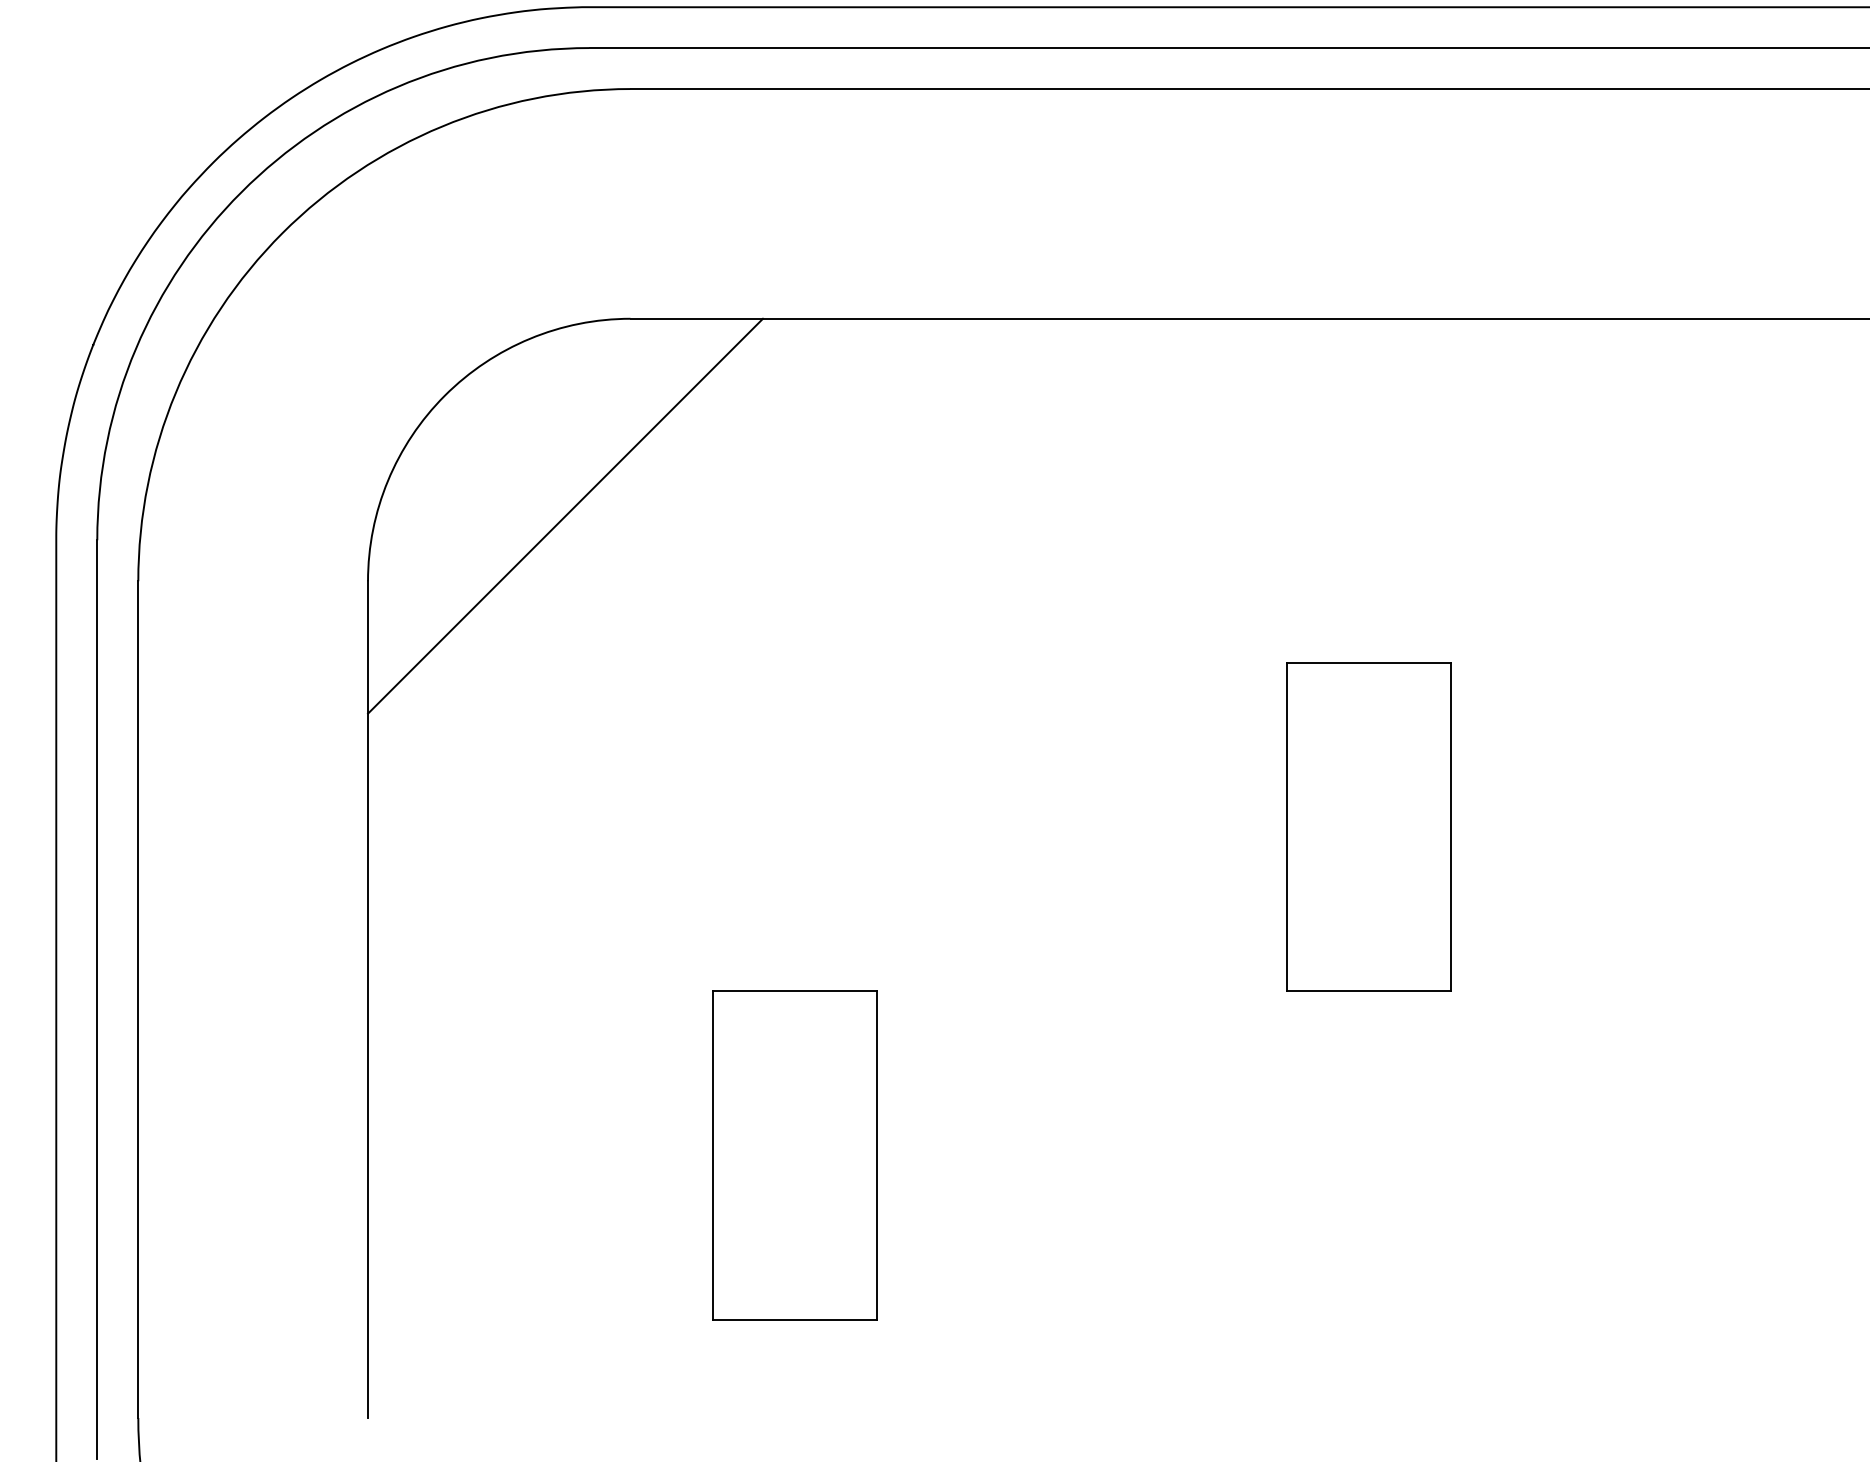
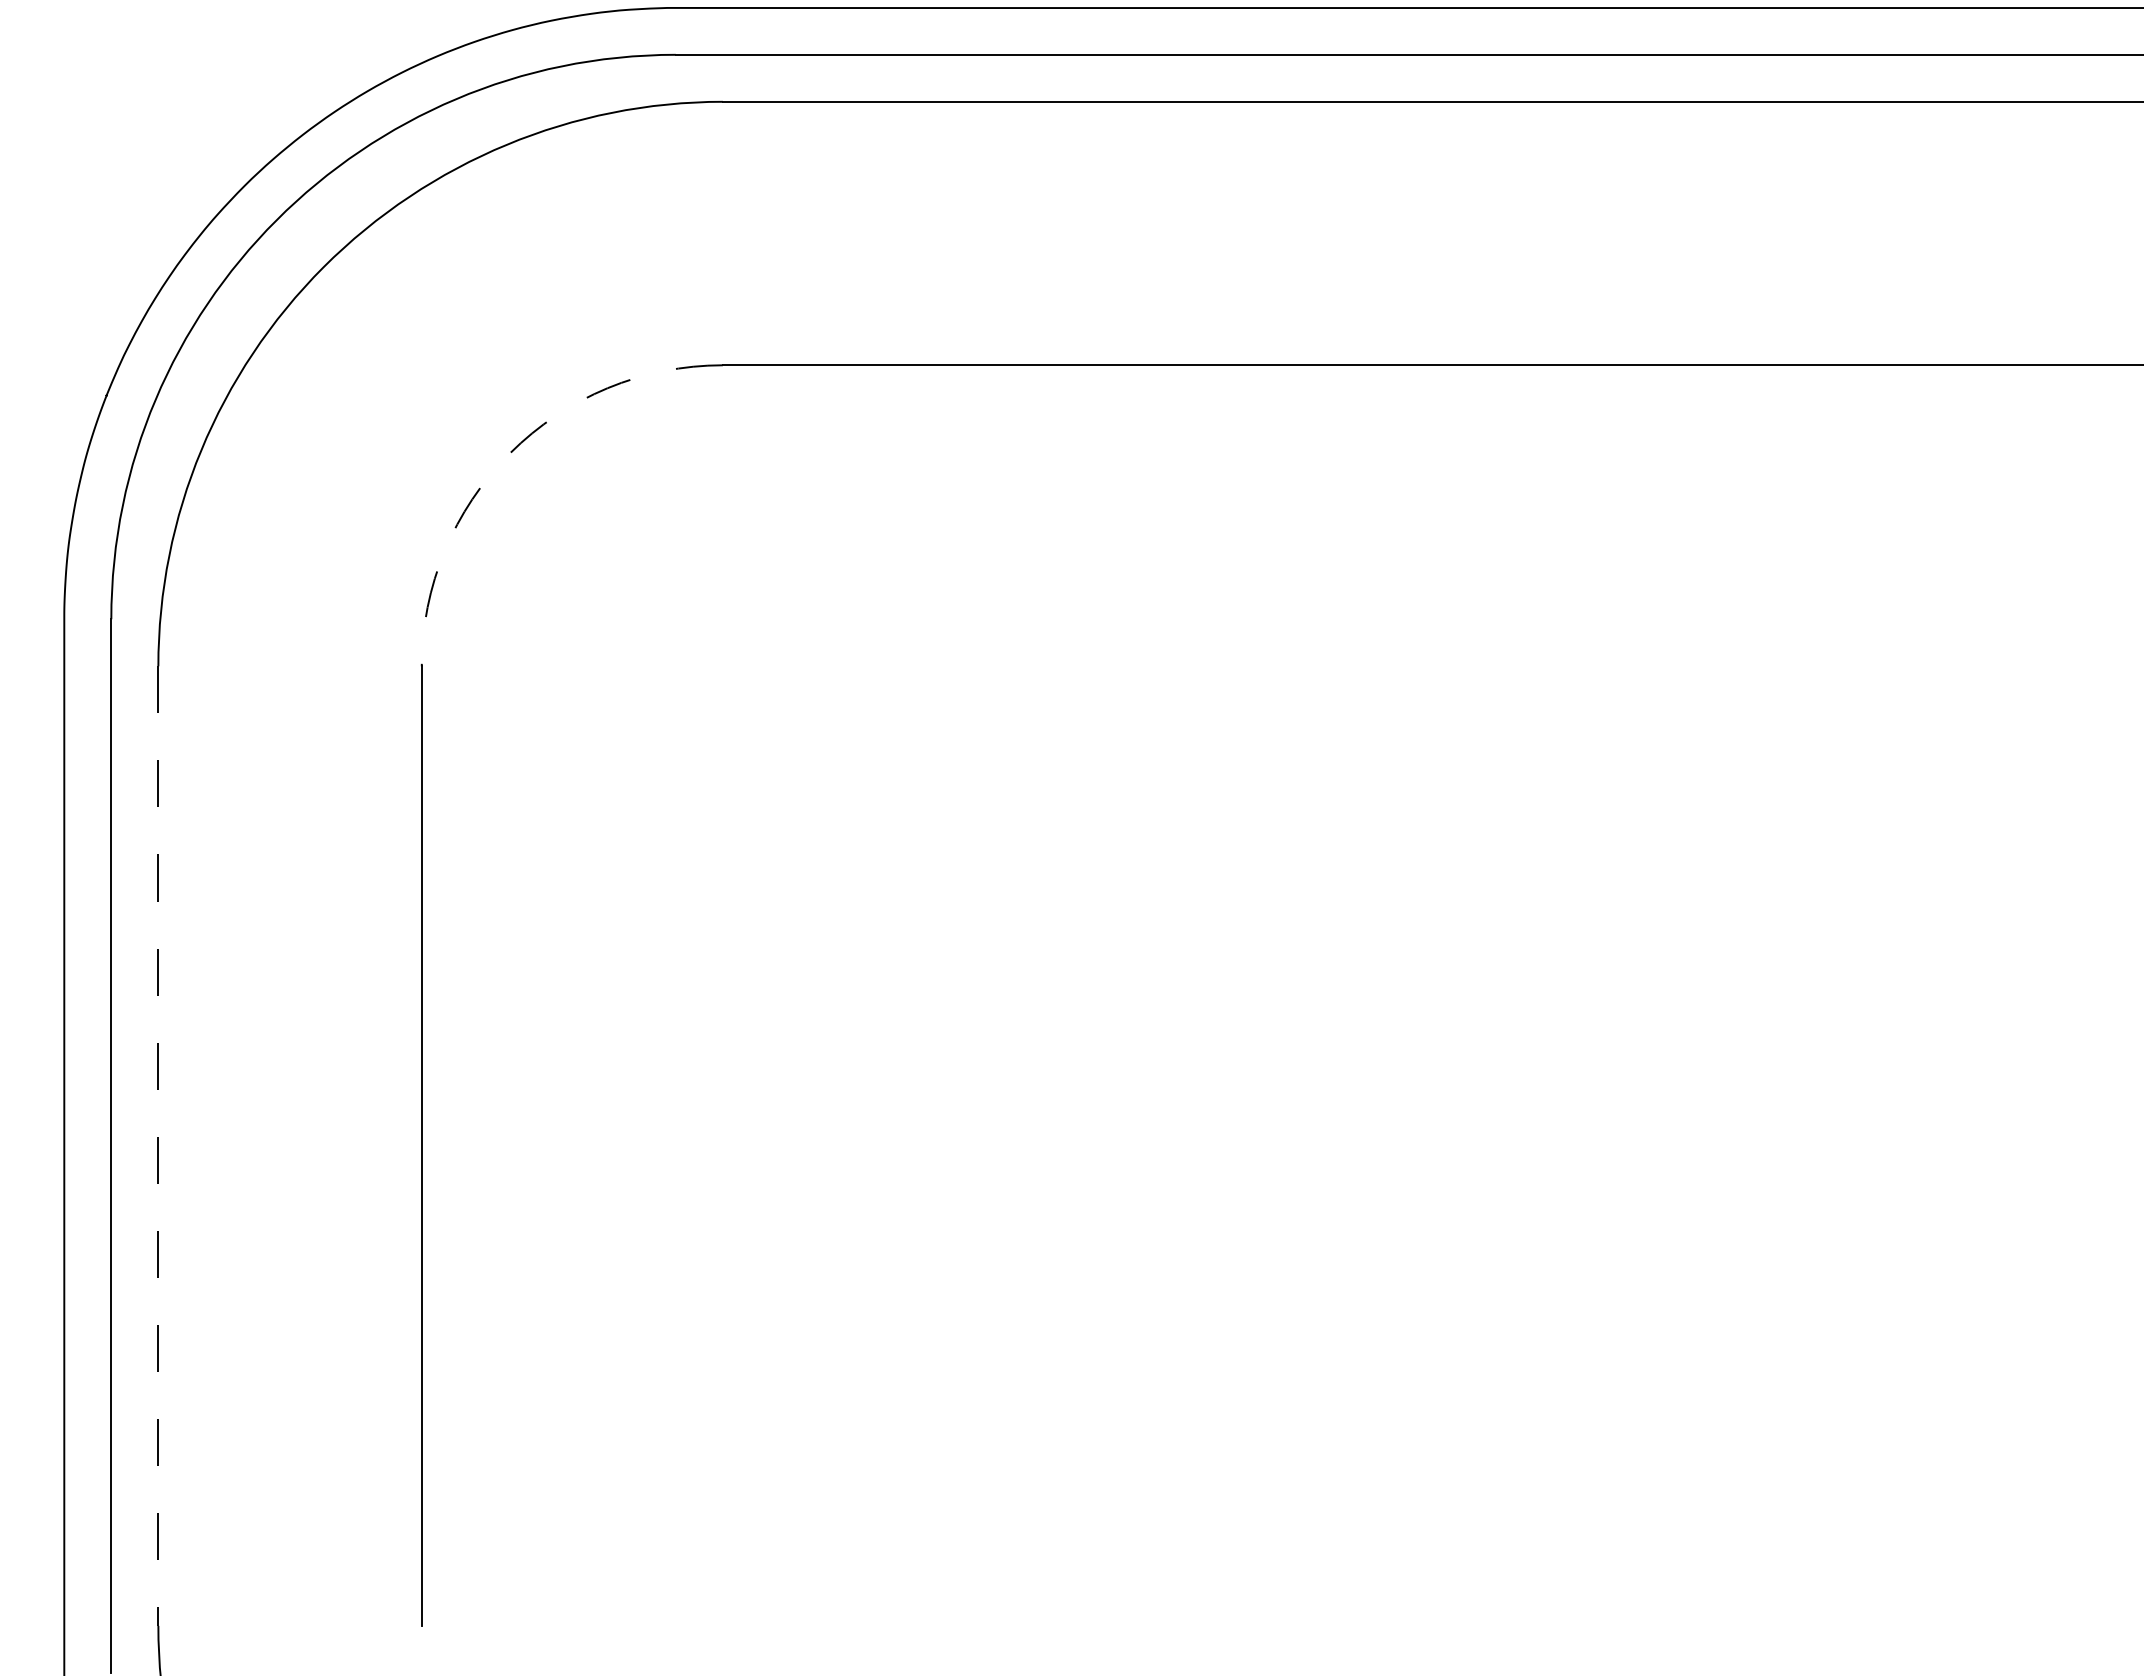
arc: (444, 395) -> (509, 453), solid -> dashed
line: (564, 516) -> (647, 591), removed
part: (1368, 827) -> (1569, 948), removed
line: (138, 1000) -> (158, 1146), solid -> dashed
part: (794, 1155) -> (910, 1324), removed

